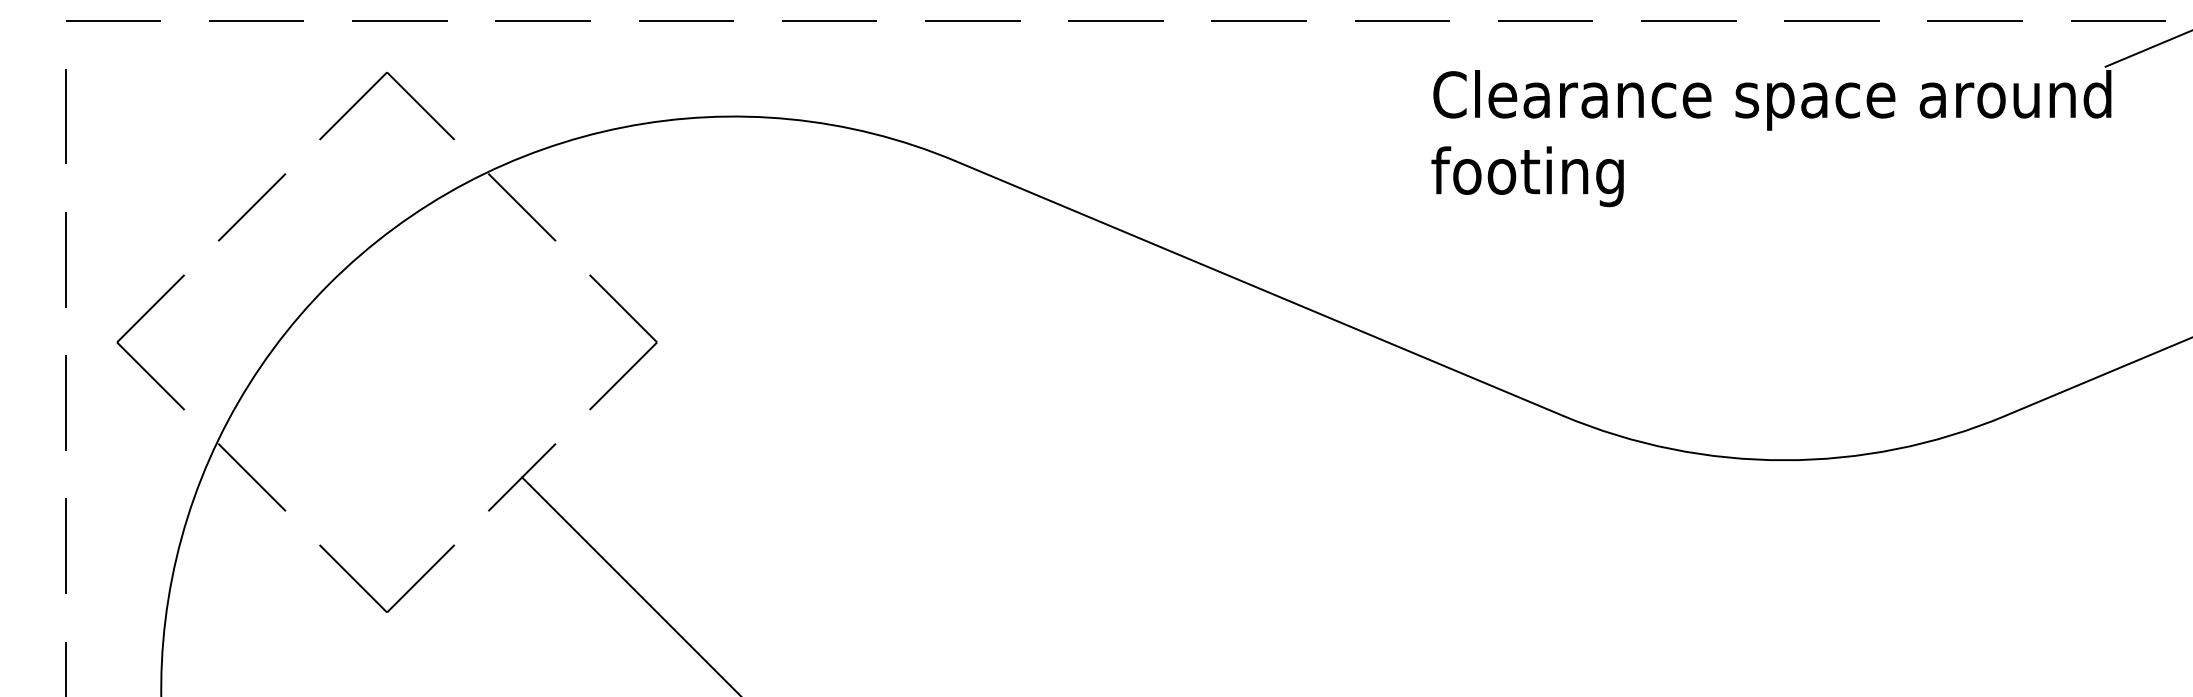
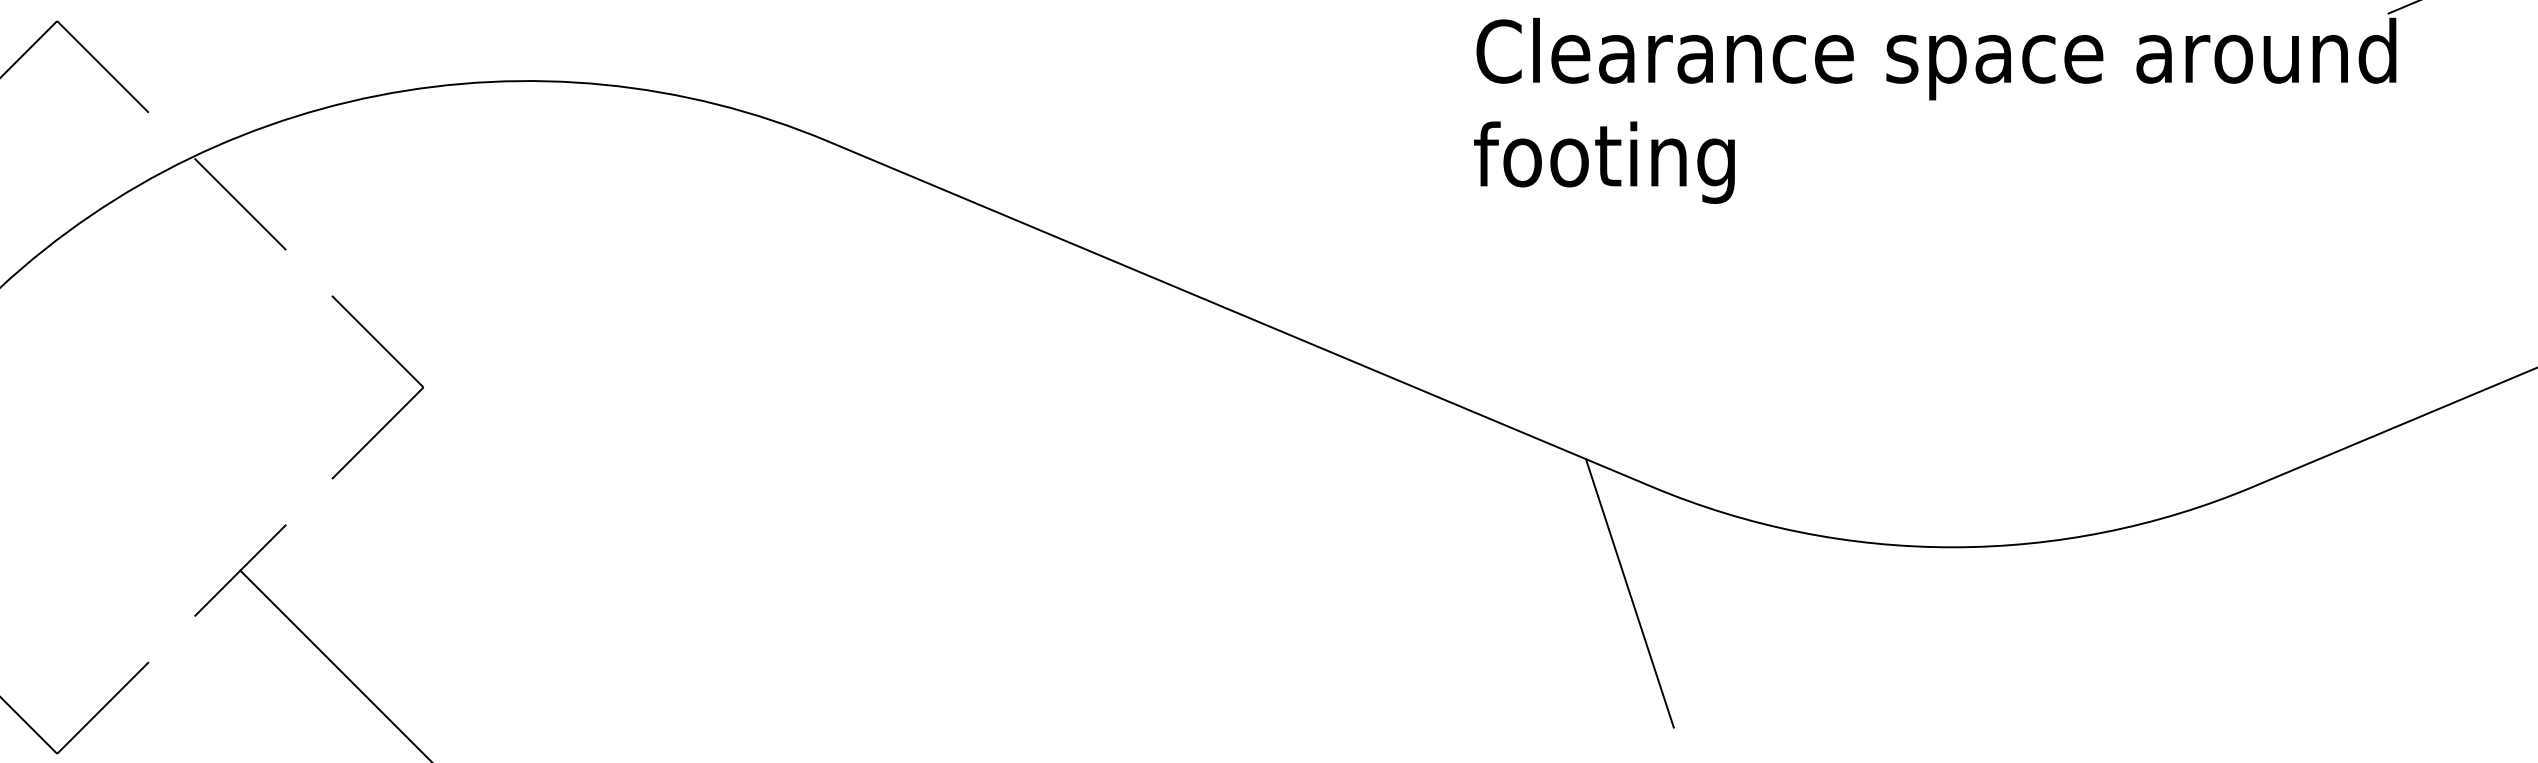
line: (1546, 494) -> (1630, 593), added

